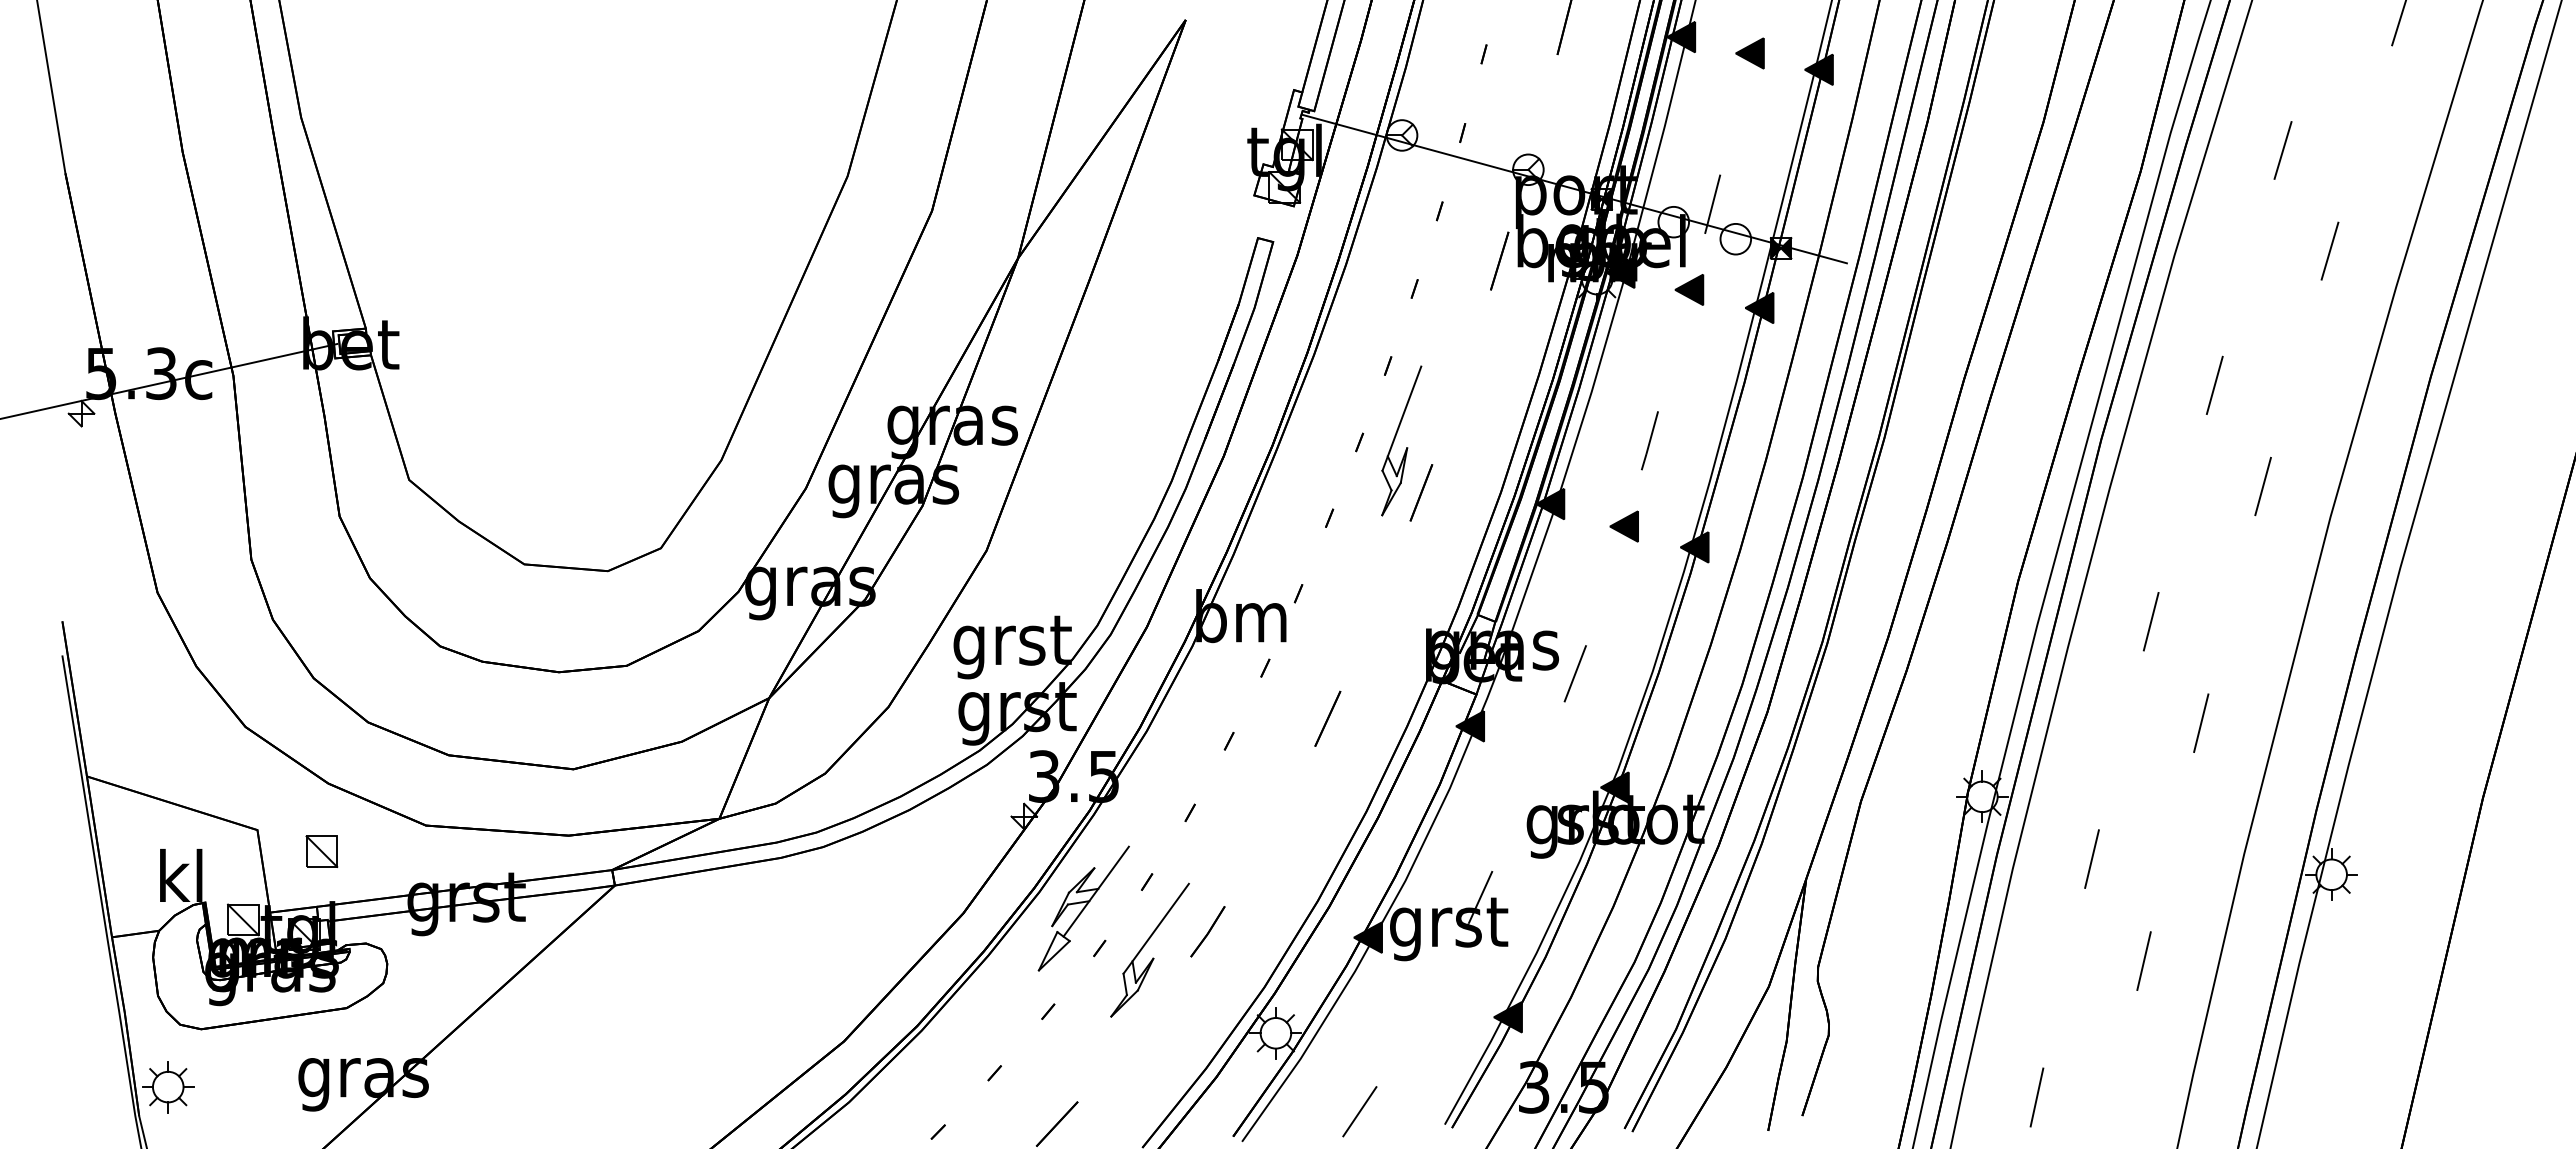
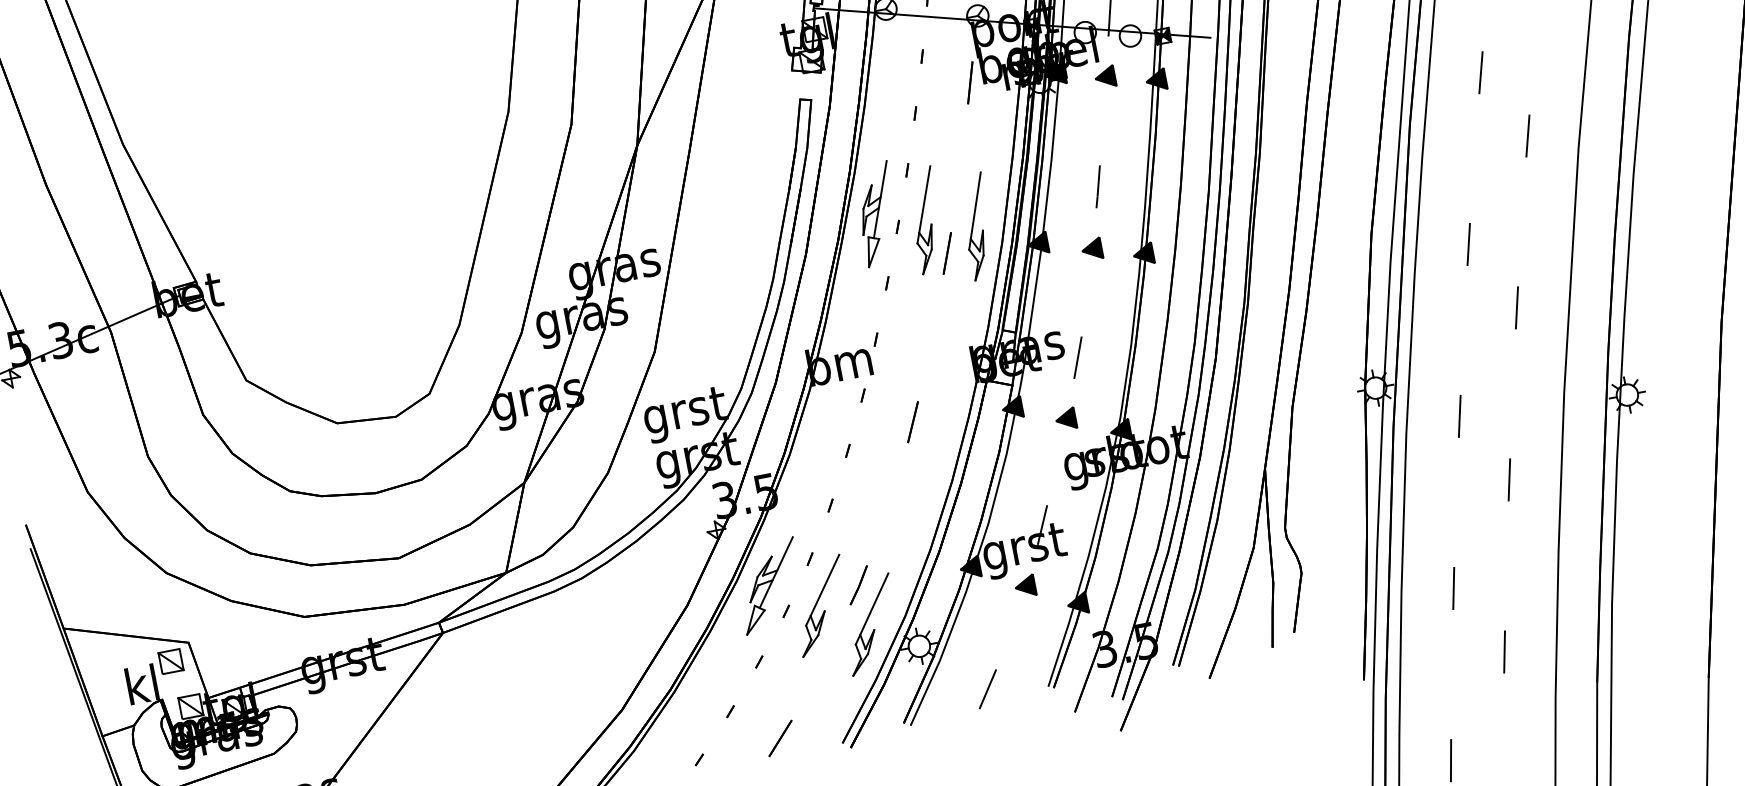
part: (1334, 418) -> (877, 213), added
part: (1470, 463) -> (977, 226), added
part: (1541, 756) -> (1065, 419), added
part: (321, 851) -> (170, 661), moved
part: (1439, 978) -> (1025, 586), added
part: (1213, 989) -> (870, 624), added

